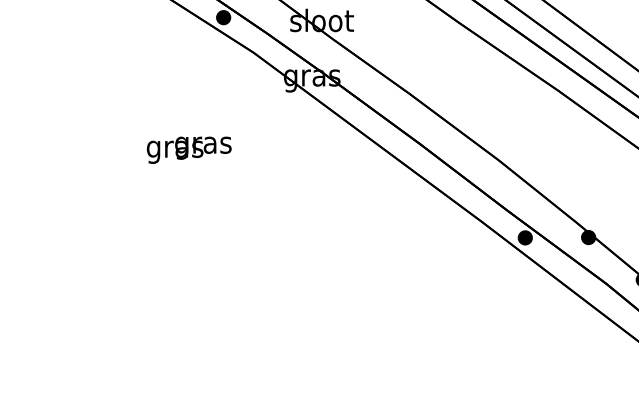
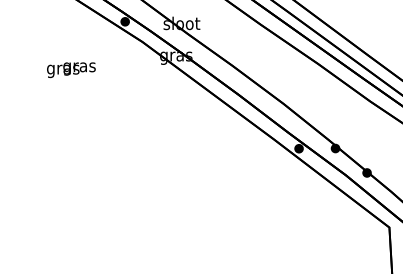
text: (189, 150) -> (71, 70), moved

